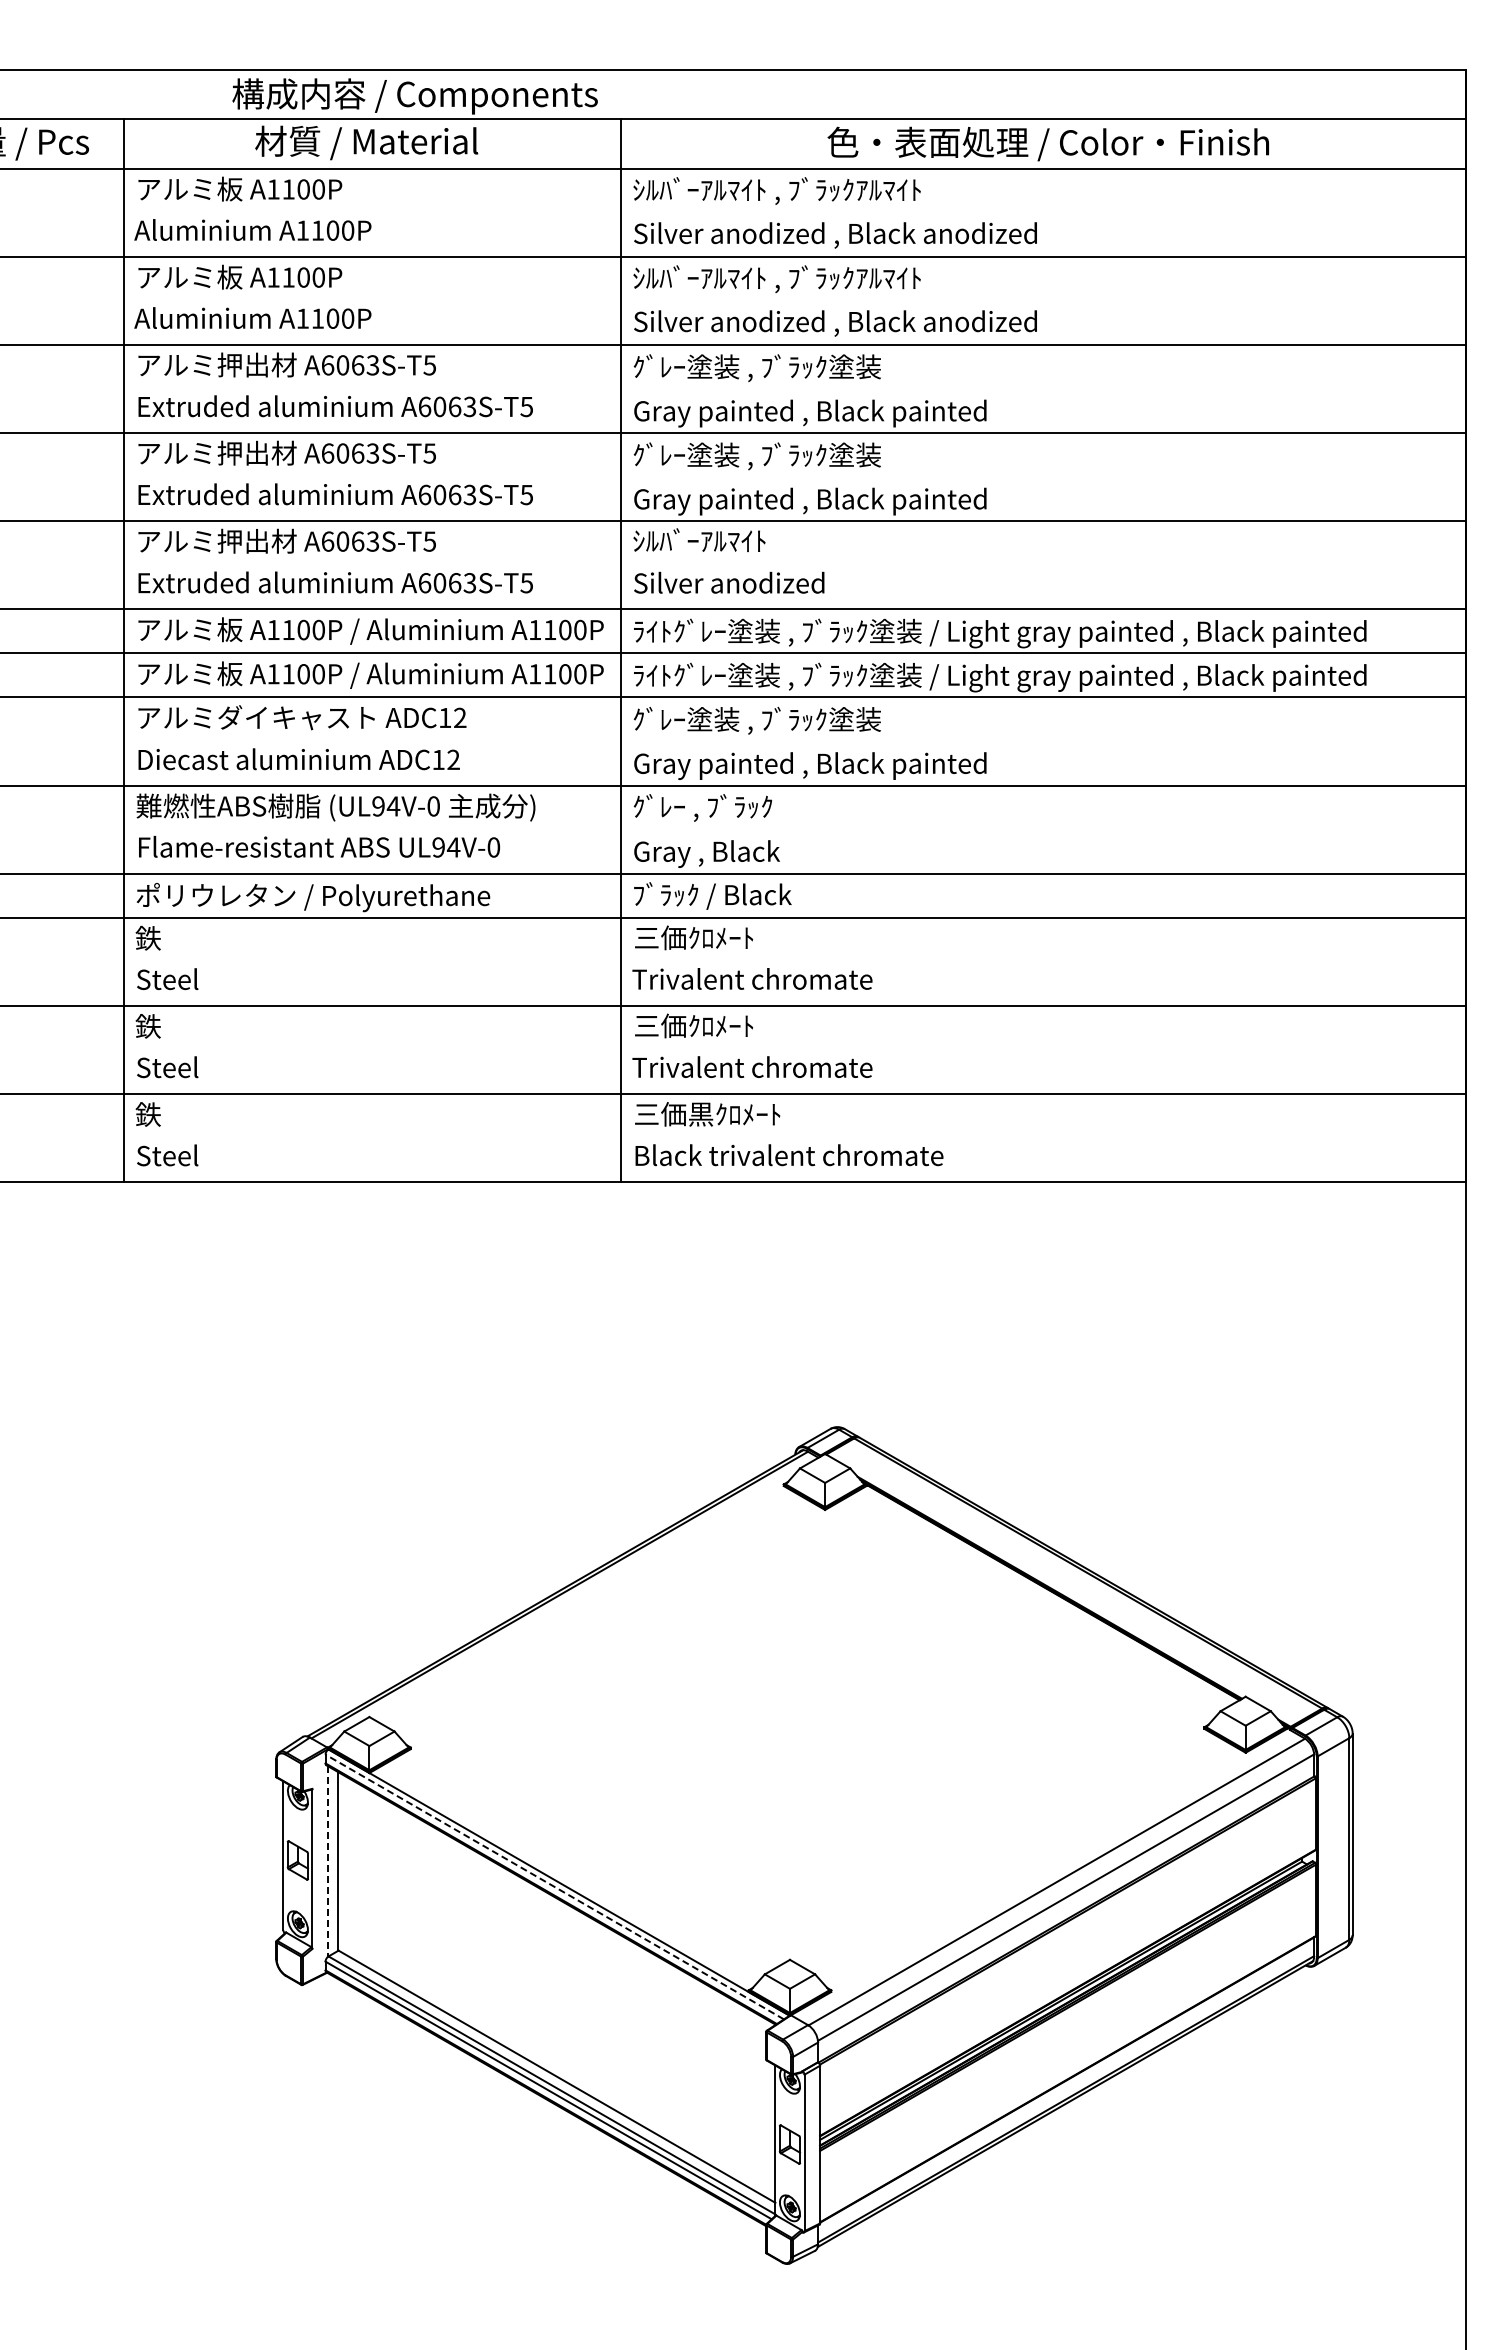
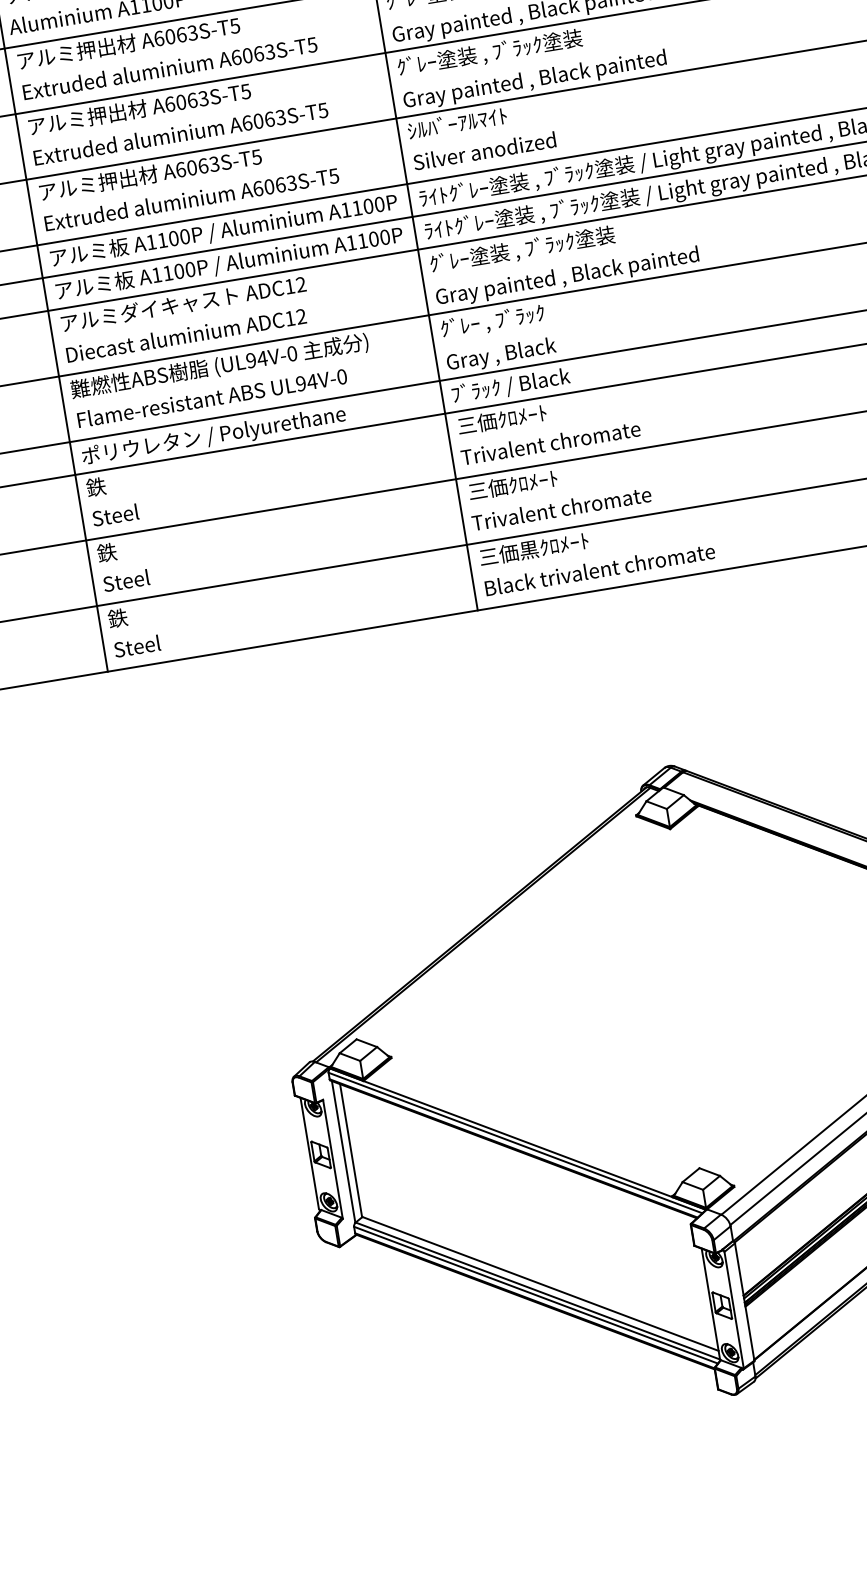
line: (328, 1861) -> (343, 1151), dashed -> solid
line: (554, 1887) -> (515, 1143), dashed -> solid

